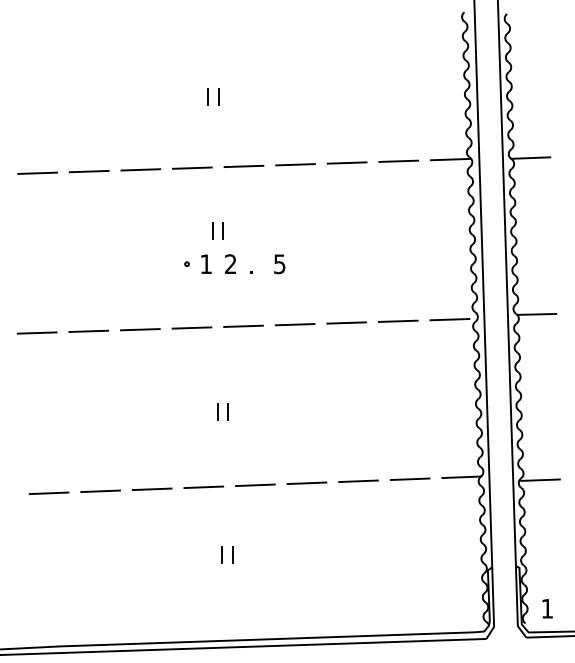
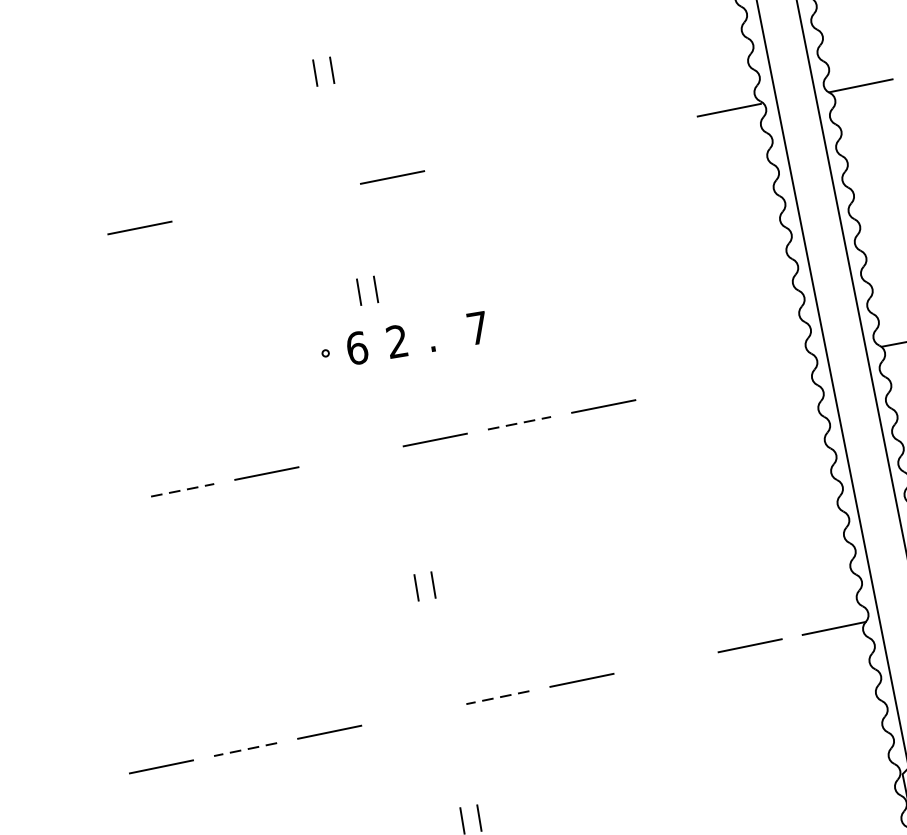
line: (398, 160) -> (644, 125), removed
line: (346, 162) -> (559, 143), removed
line: (295, 164) -> (476, 160), removed
line: (192, 167) -> (308, 193), removed
line: (140, 169) -> (223, 210), removed
line: (37, 172) -> (55, 243), removed
text: (206, 264) -> (357, 348), 1 -> 6
text: (279, 264) -> (477, 328), 5 -> 7
line: (449, 319) -> (771, 372), removed
line: (397, 320) -> (686, 388), removed
line: (295, 324) -> (520, 422), solid -> dashed
line: (191, 327) -> (350, 456), removed
line: (89, 331) -> (183, 490), solid -> dashed
line: (36, 332) -> (97, 506), removed
line: (358, 481) -> (666, 663), removed
line: (254, 485) -> (496, 698), solid -> dashed
line: (203, 487) -> (413, 715), removed
line: (100, 491) -> (245, 749), solid -> dashed

